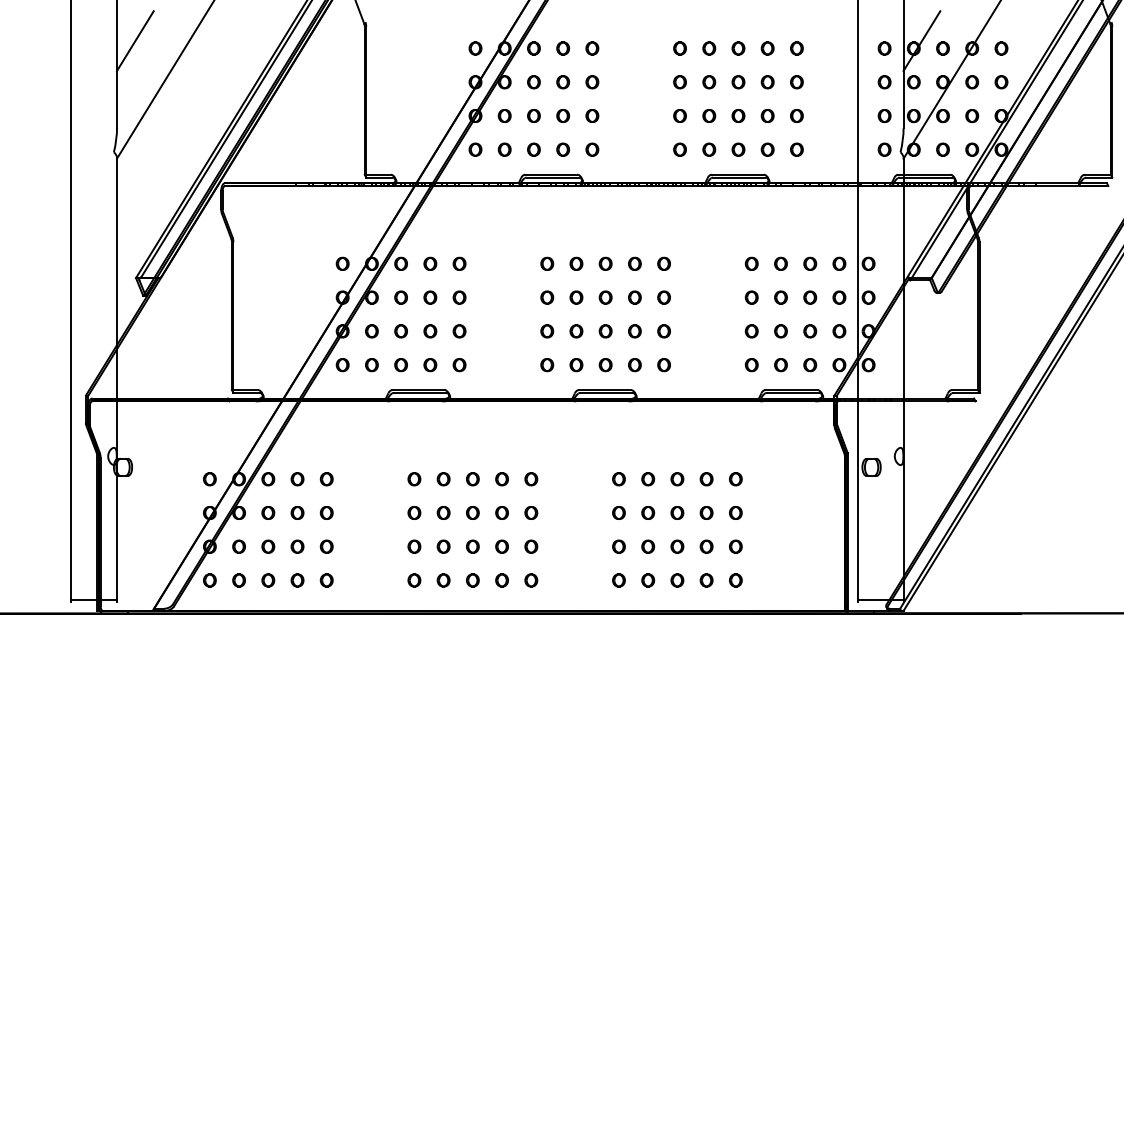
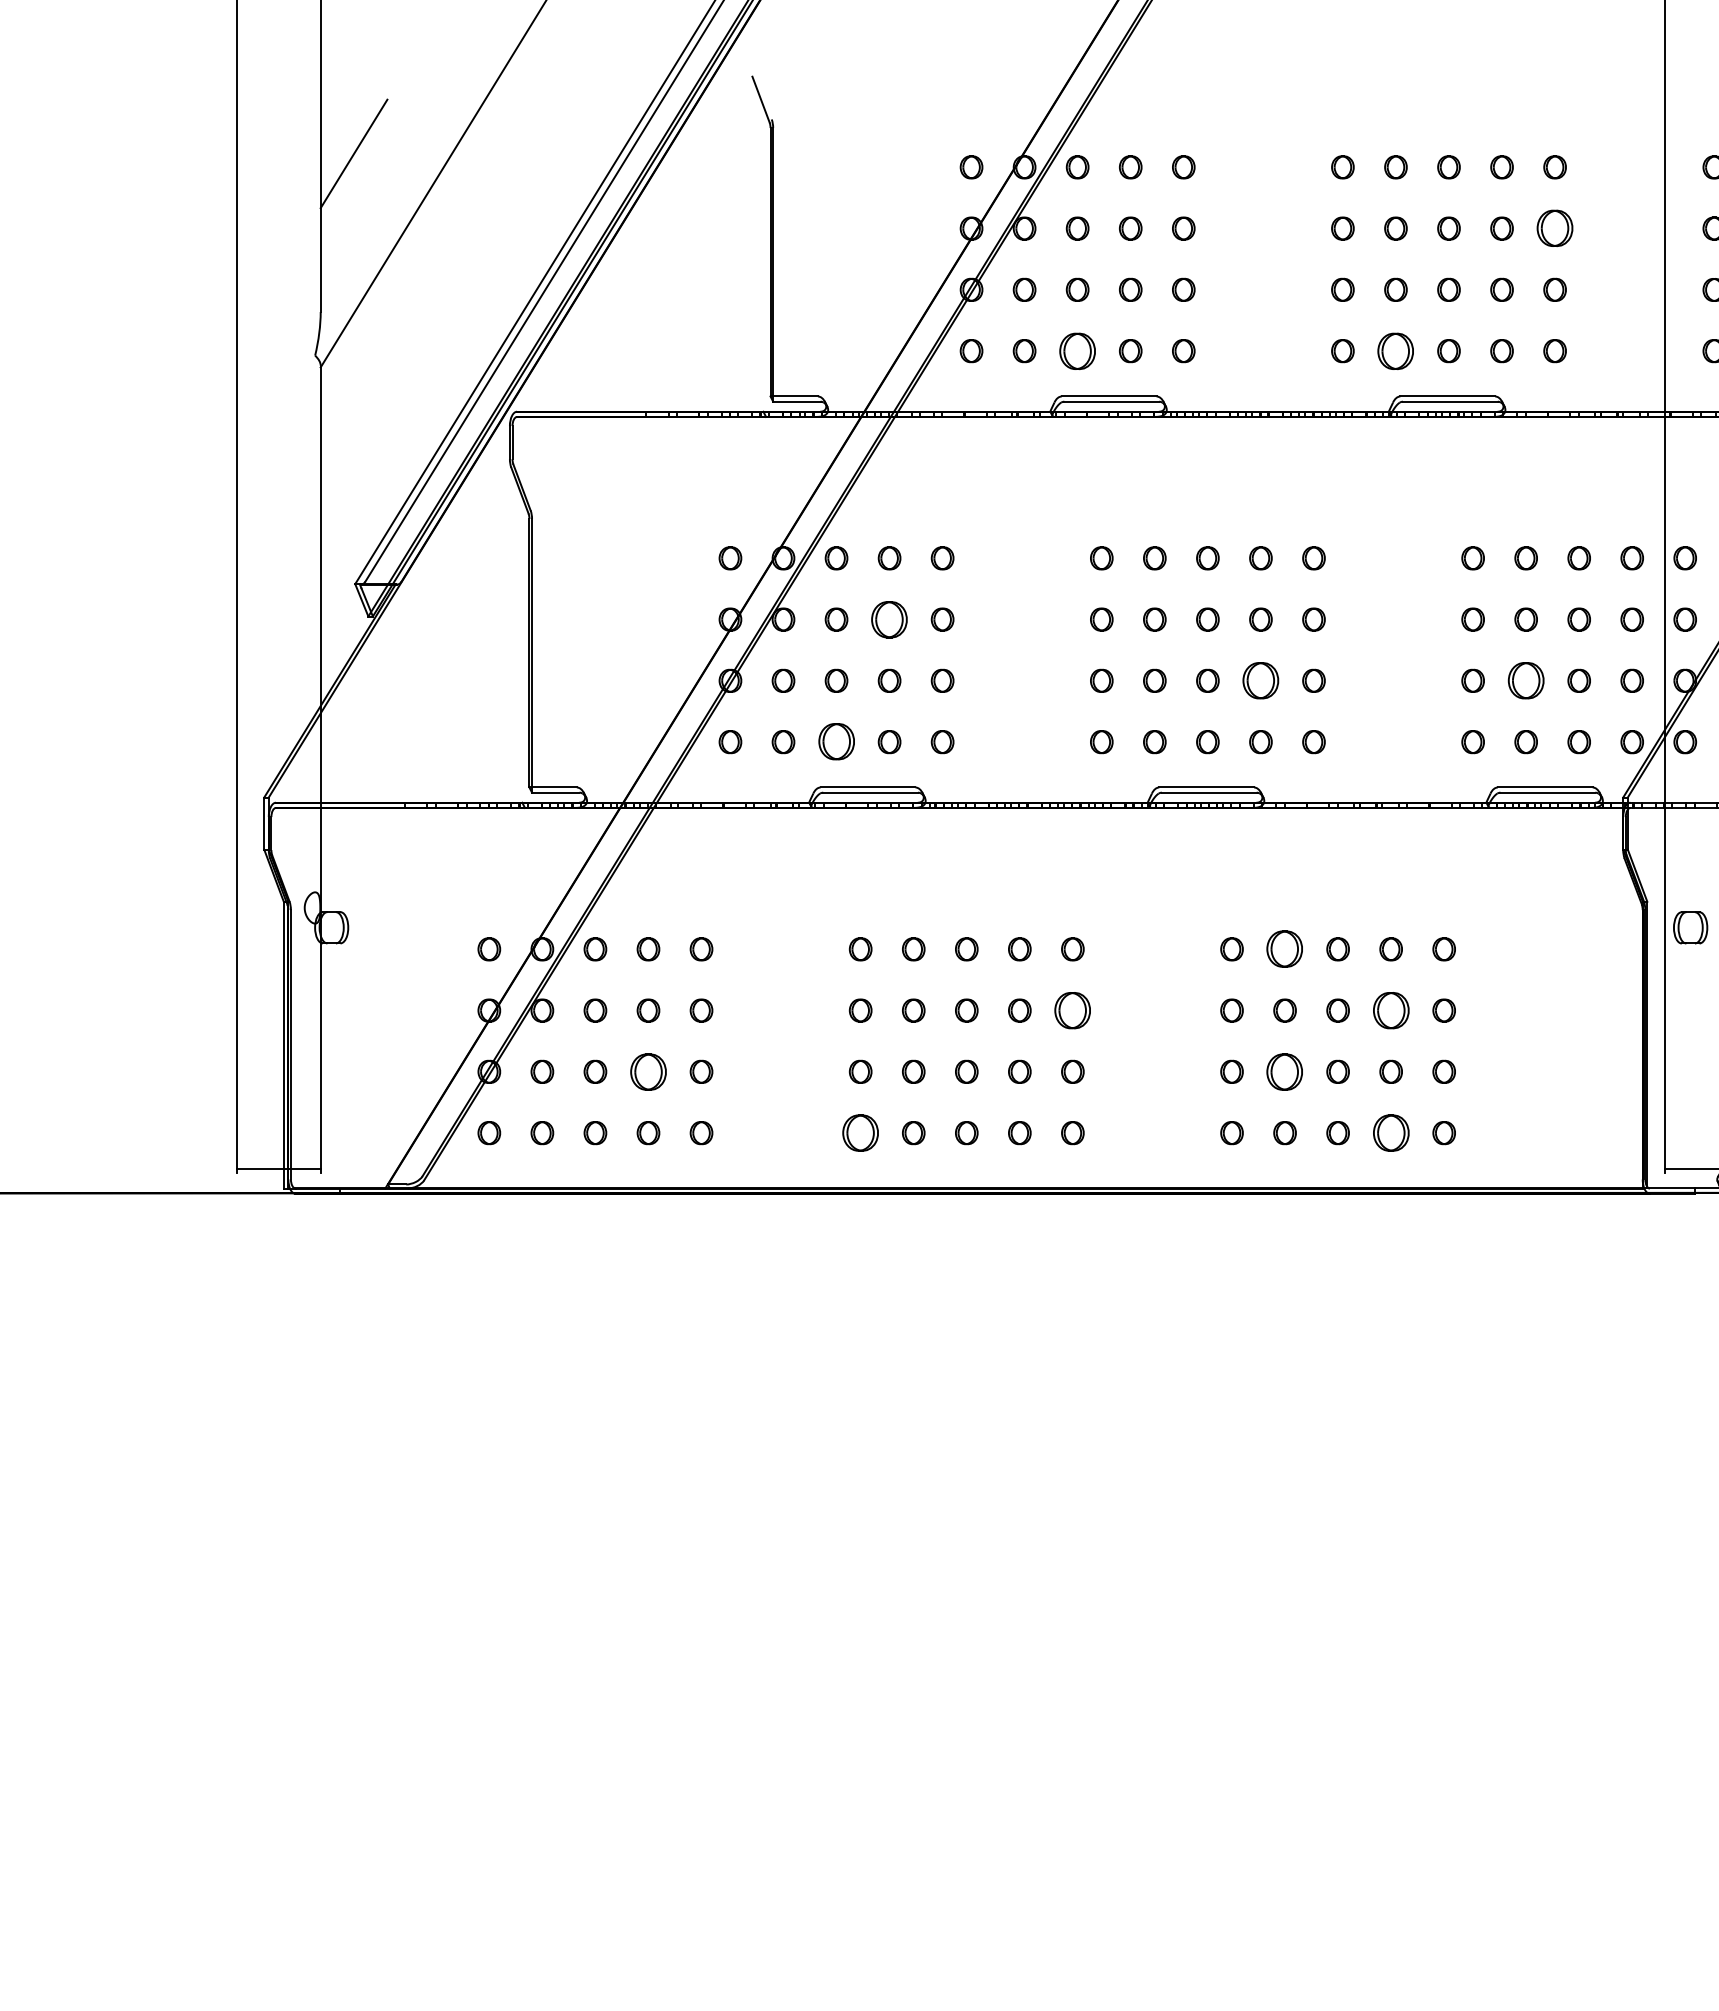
part: (796, 82) -> (1554, 229), size x1.6
part: (533, 149) -> (1076, 350), size x1.6
part: (709, 149) -> (1396, 350), size x1.6
part: (430, 297) -> (889, 619), size x1.6
part: (634, 331) -> (1260, 681), size x1.6
part: (780, 331) -> (1525, 681), size x1.6
part: (400, 365) -> (835, 742), size x1.6
part: (648, 479) -> (1285, 949), size x1.6
part: (531, 512) -> (1073, 1009), size x1.6
part: (706, 512) -> (1390, 1009), size x1.6
part: (297, 546) -> (648, 1071), size x1.6
part: (648, 546) -> (1285, 1071), size x1.6
part: (414, 580) -> (860, 1133), size x1.6
part: (706, 580) -> (1390, 1133), size x1.6

